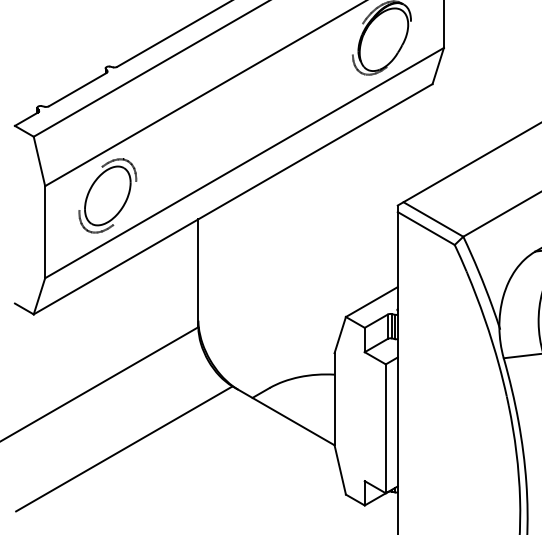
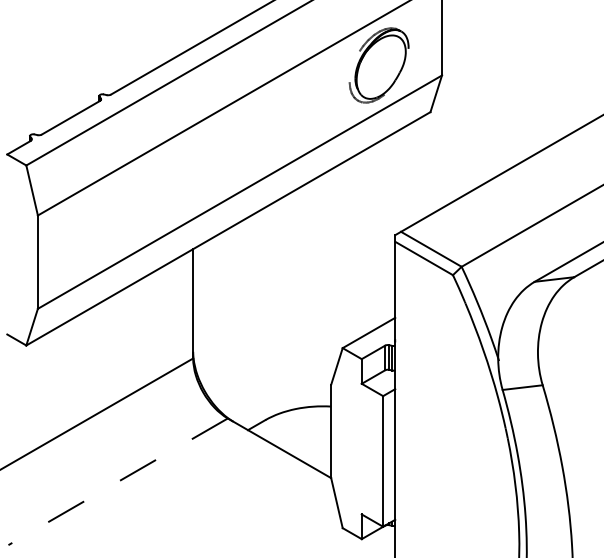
part: (107, 195) -> (101, 225), removed
line: (124, 448) -> (118, 481), solid -> dashed

